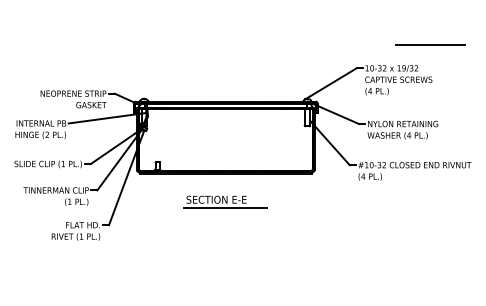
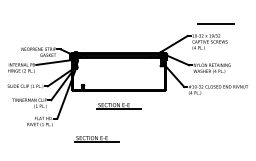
line: (430, 44) -> (215, 23), moved
part: (183, 265) -> (96, 139), added

